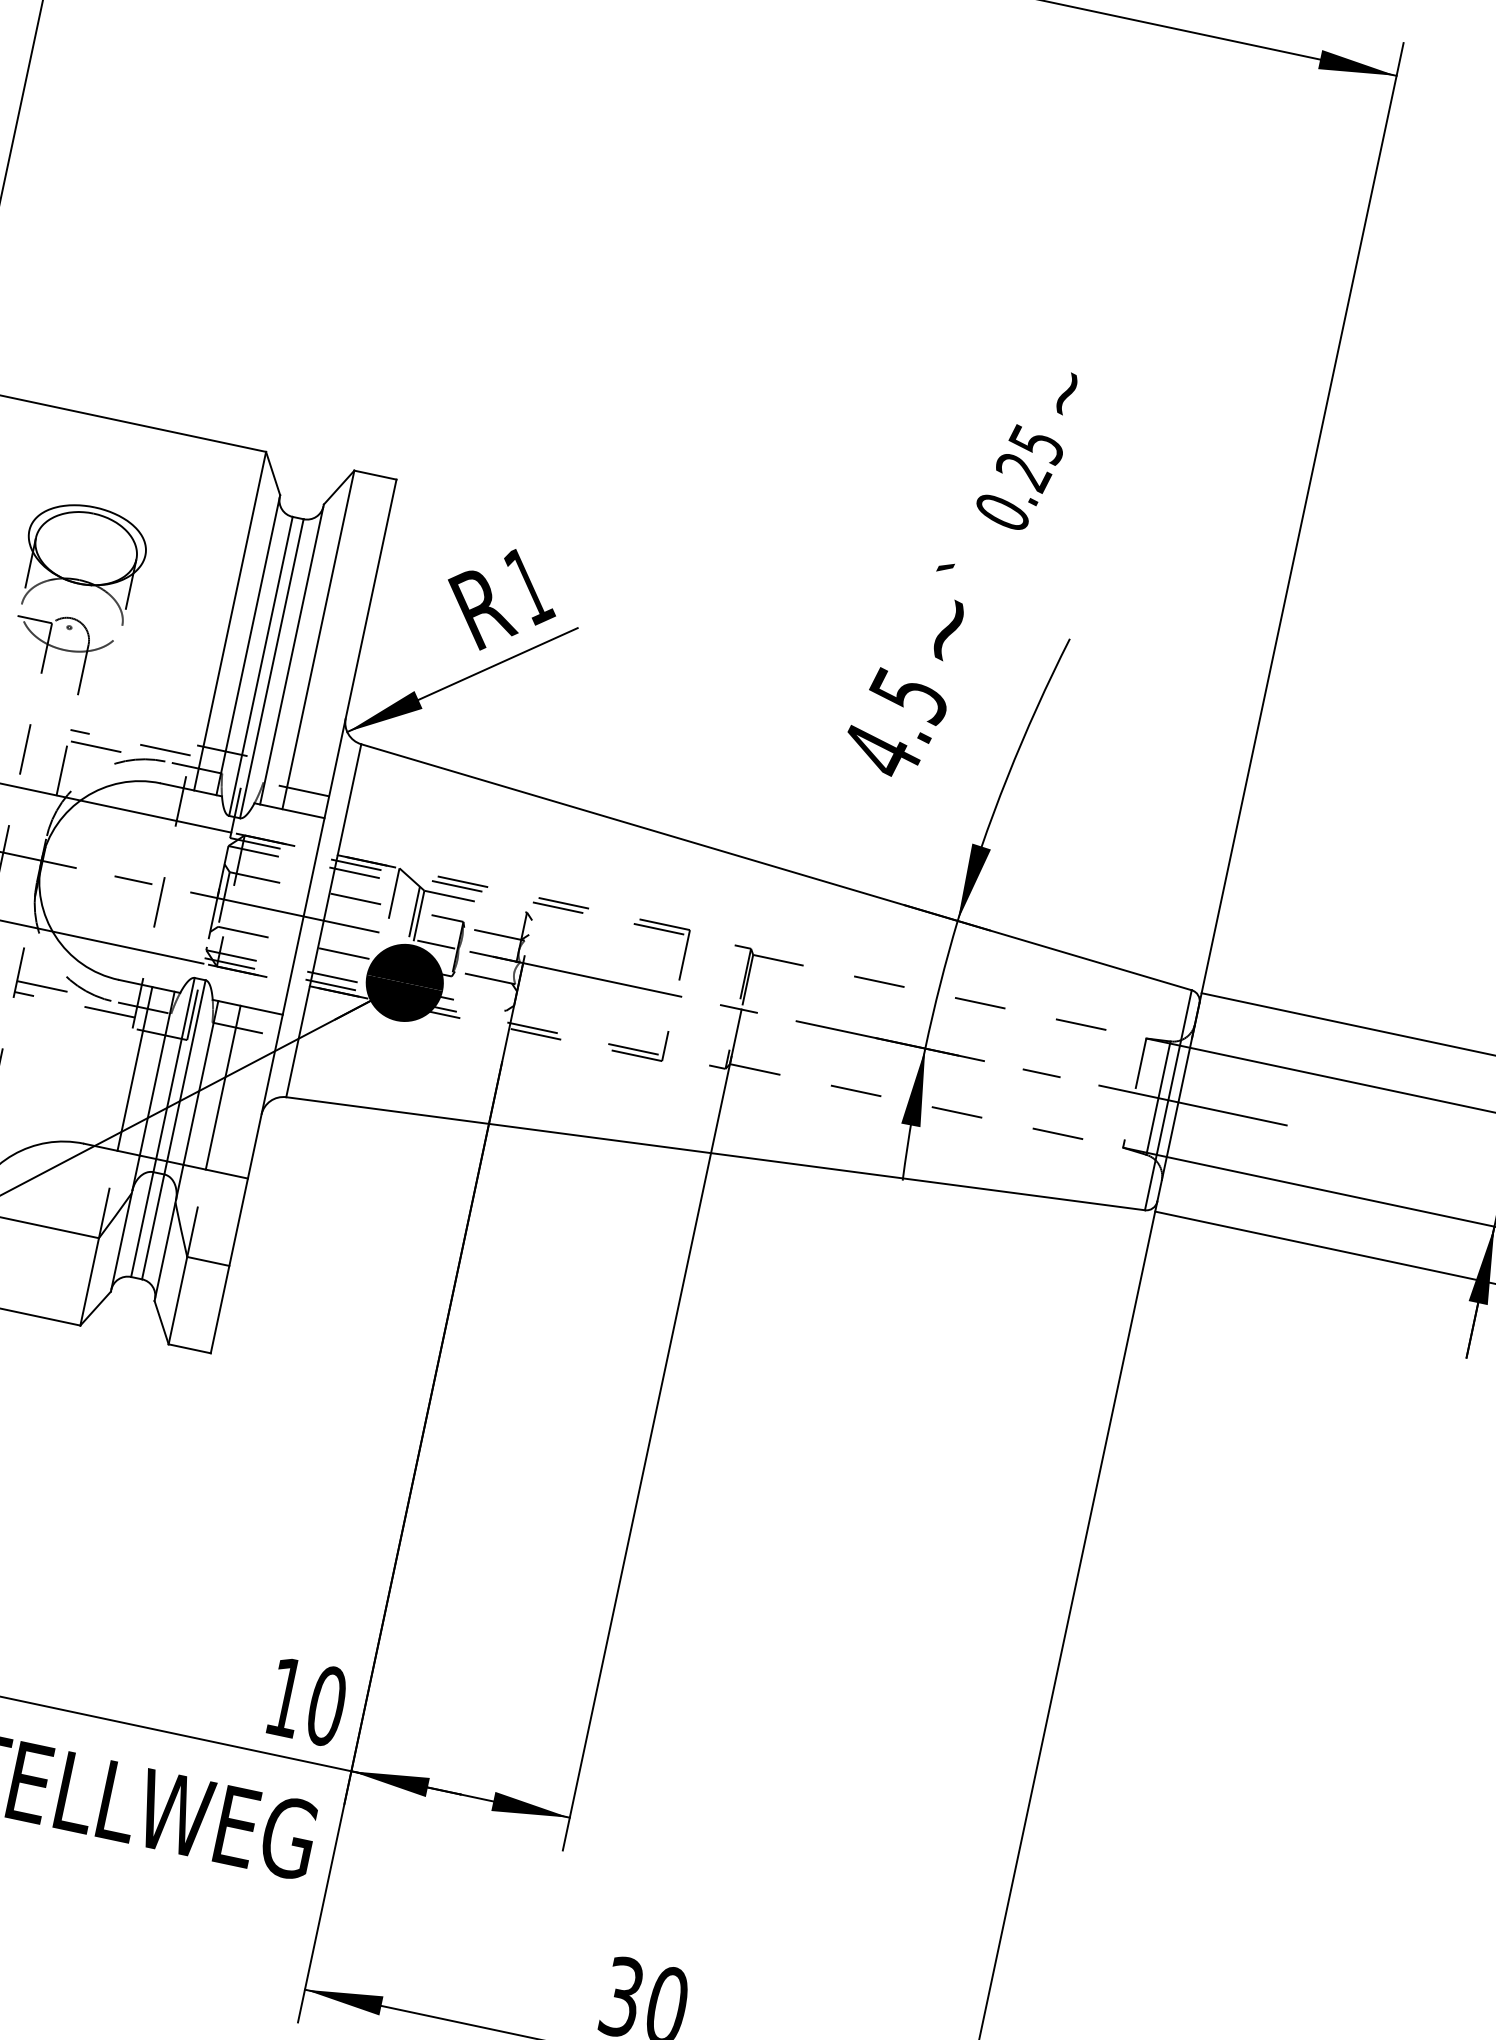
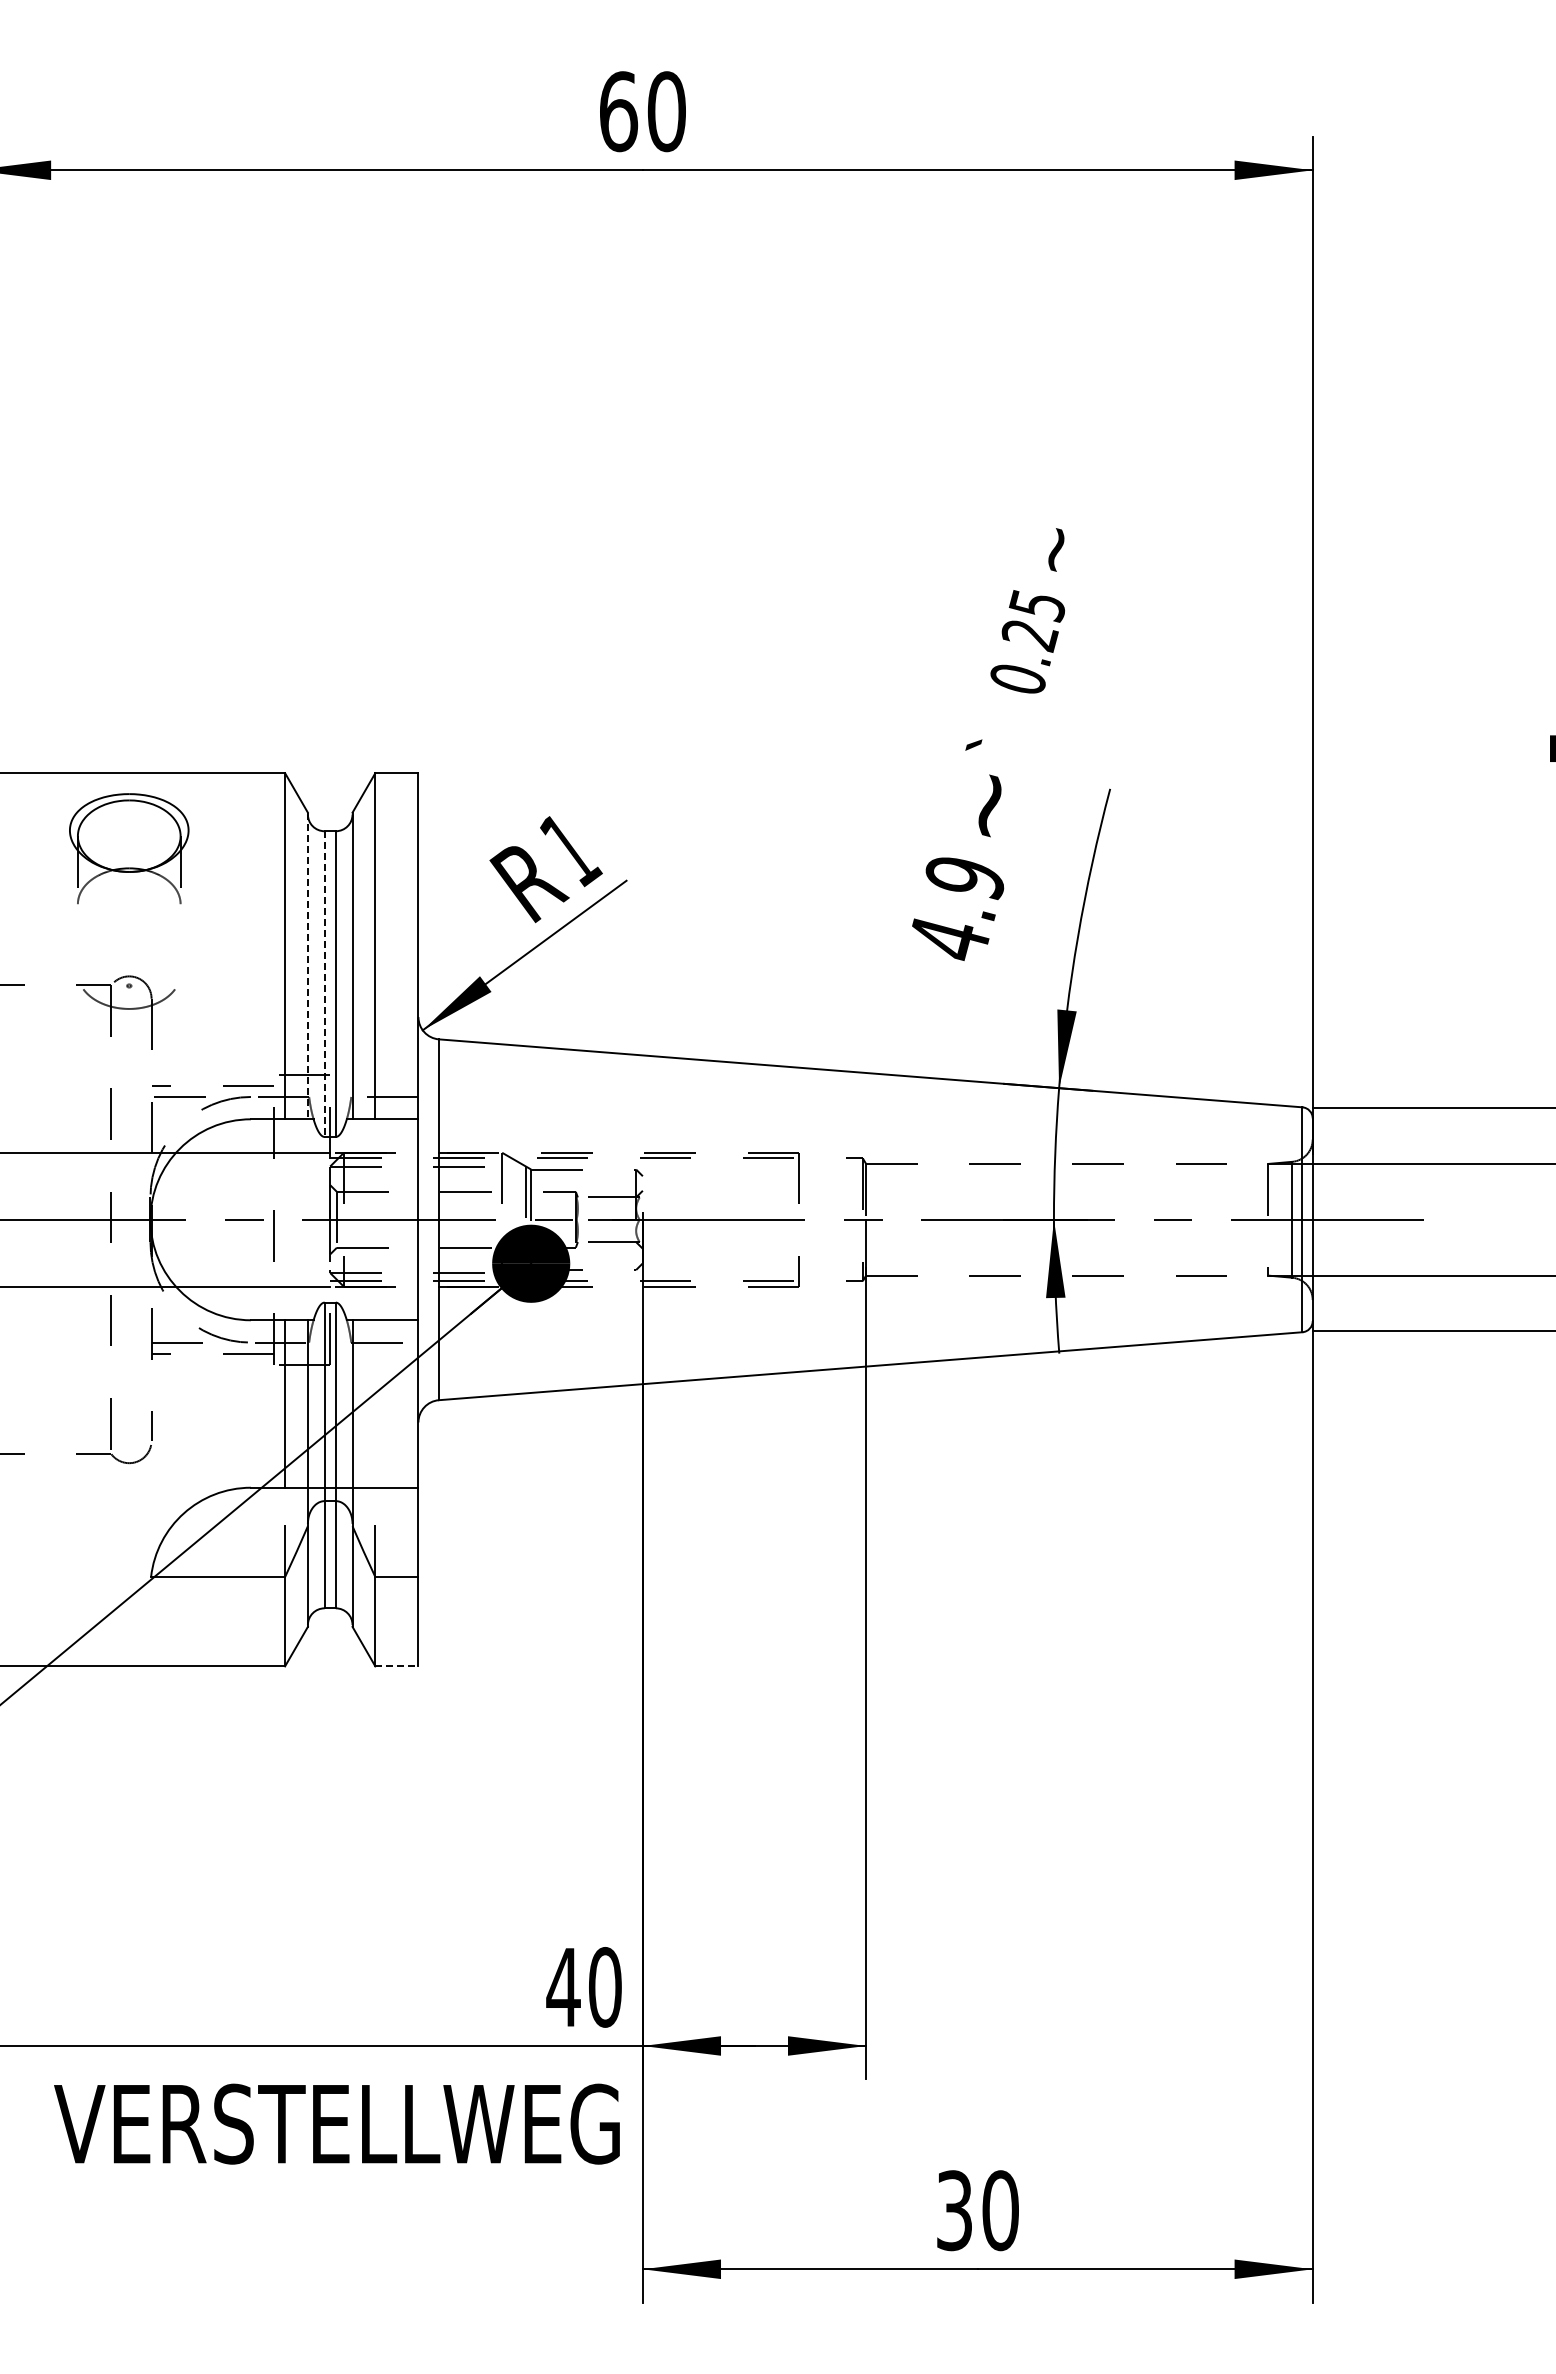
part: (83, 560) -> (129, 848), moved
line: (247, 645) -> (307, 966), solid -> dashed
line: (260, 666) -> (324, 984), solid -> dashed
text: (908, 697) -> (964, 879), 4.5 -> 4.9
line: (223, 1087) -> (375, 1403), removed
line: (189, 1348) -> (396, 1666), solid -> dashed
text: (285, 1697) -> (563, 1987), 10 -> 40

